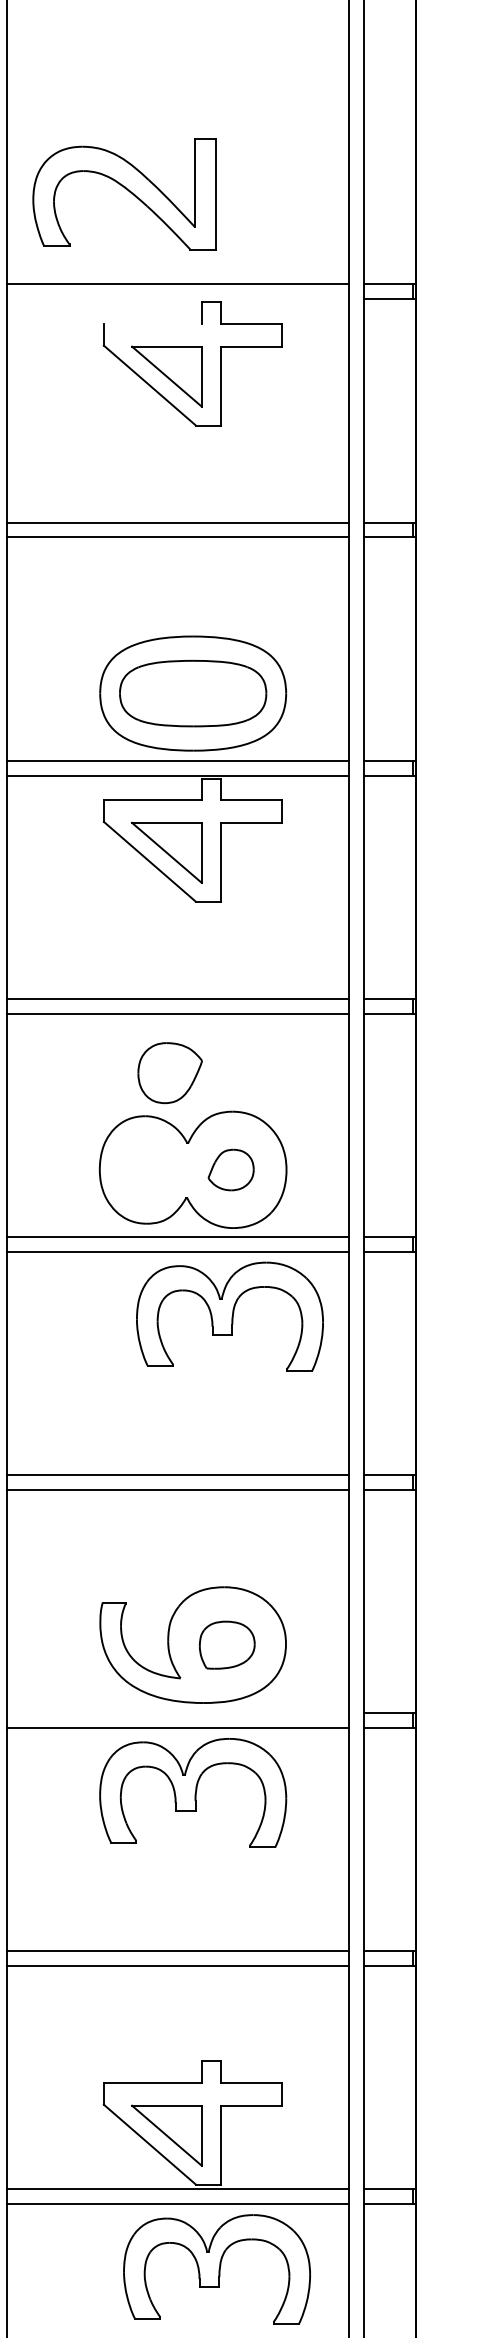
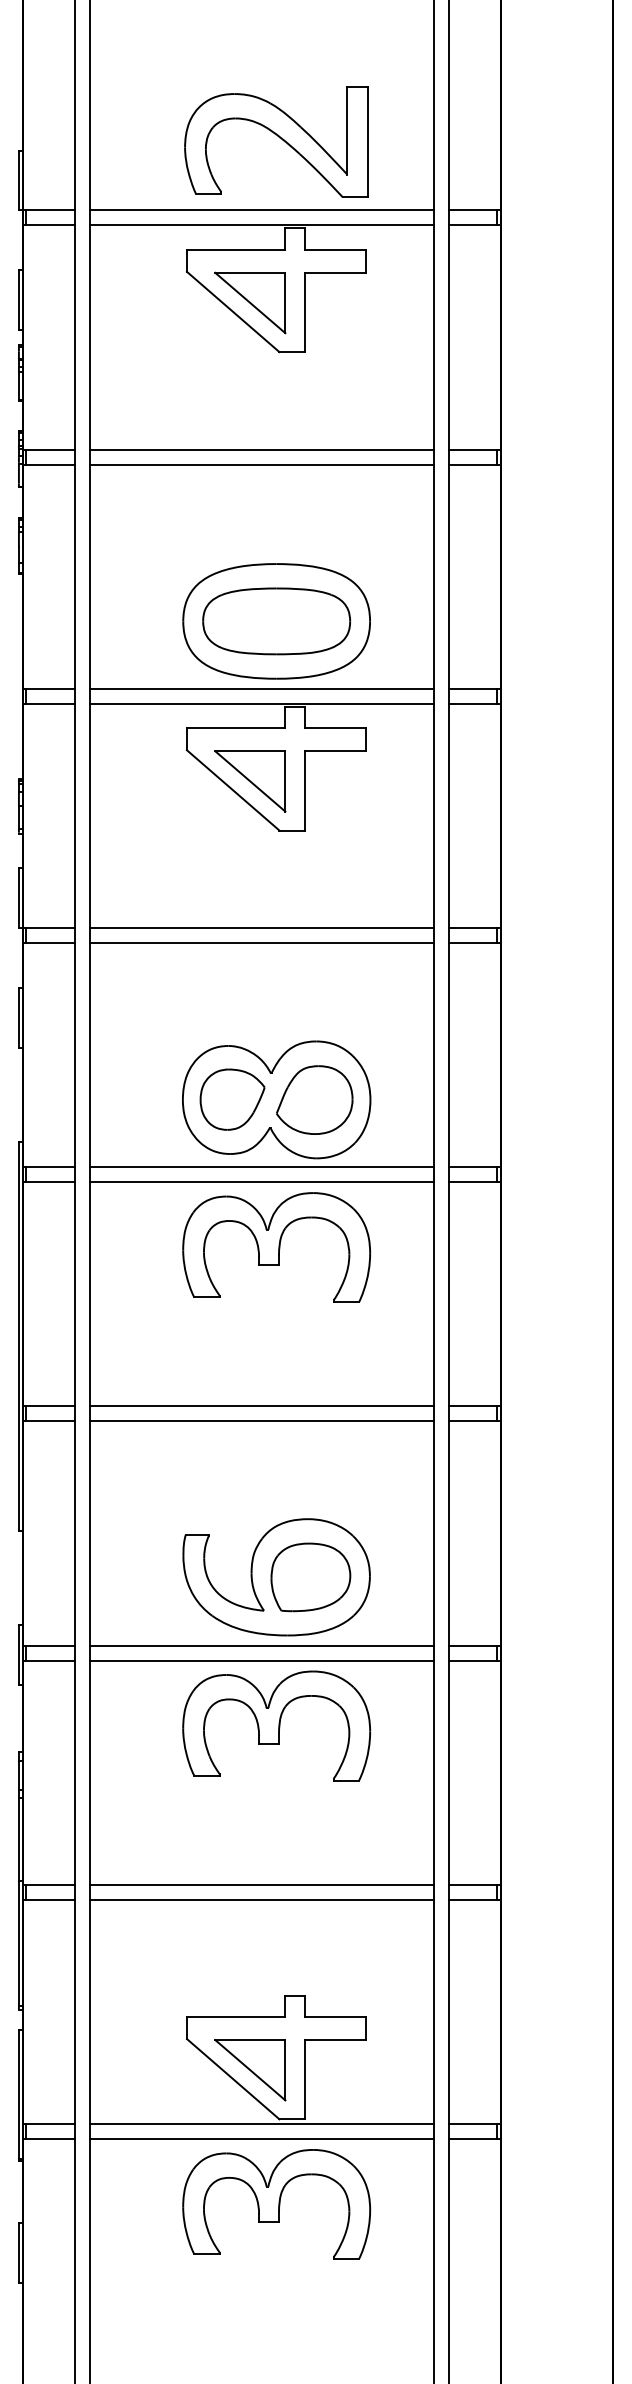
part: (124, 194) -> (276, 141), moved
line: (178, 299) -> (261, 225), added
line: (152, 323) -> (235, 249), added
part: (170, 1072) -> (232, 1099), moved
part: (230, 1169) -> (314, 1099), size x1.67
part: (229, 1316) -> (276, 1247), moved
part: (226, 1645) -> (310, 1577), size x1.43
line: (178, 1712) -> (261, 1645), added
part: (216, 2269) -> (276, 2204), moved

